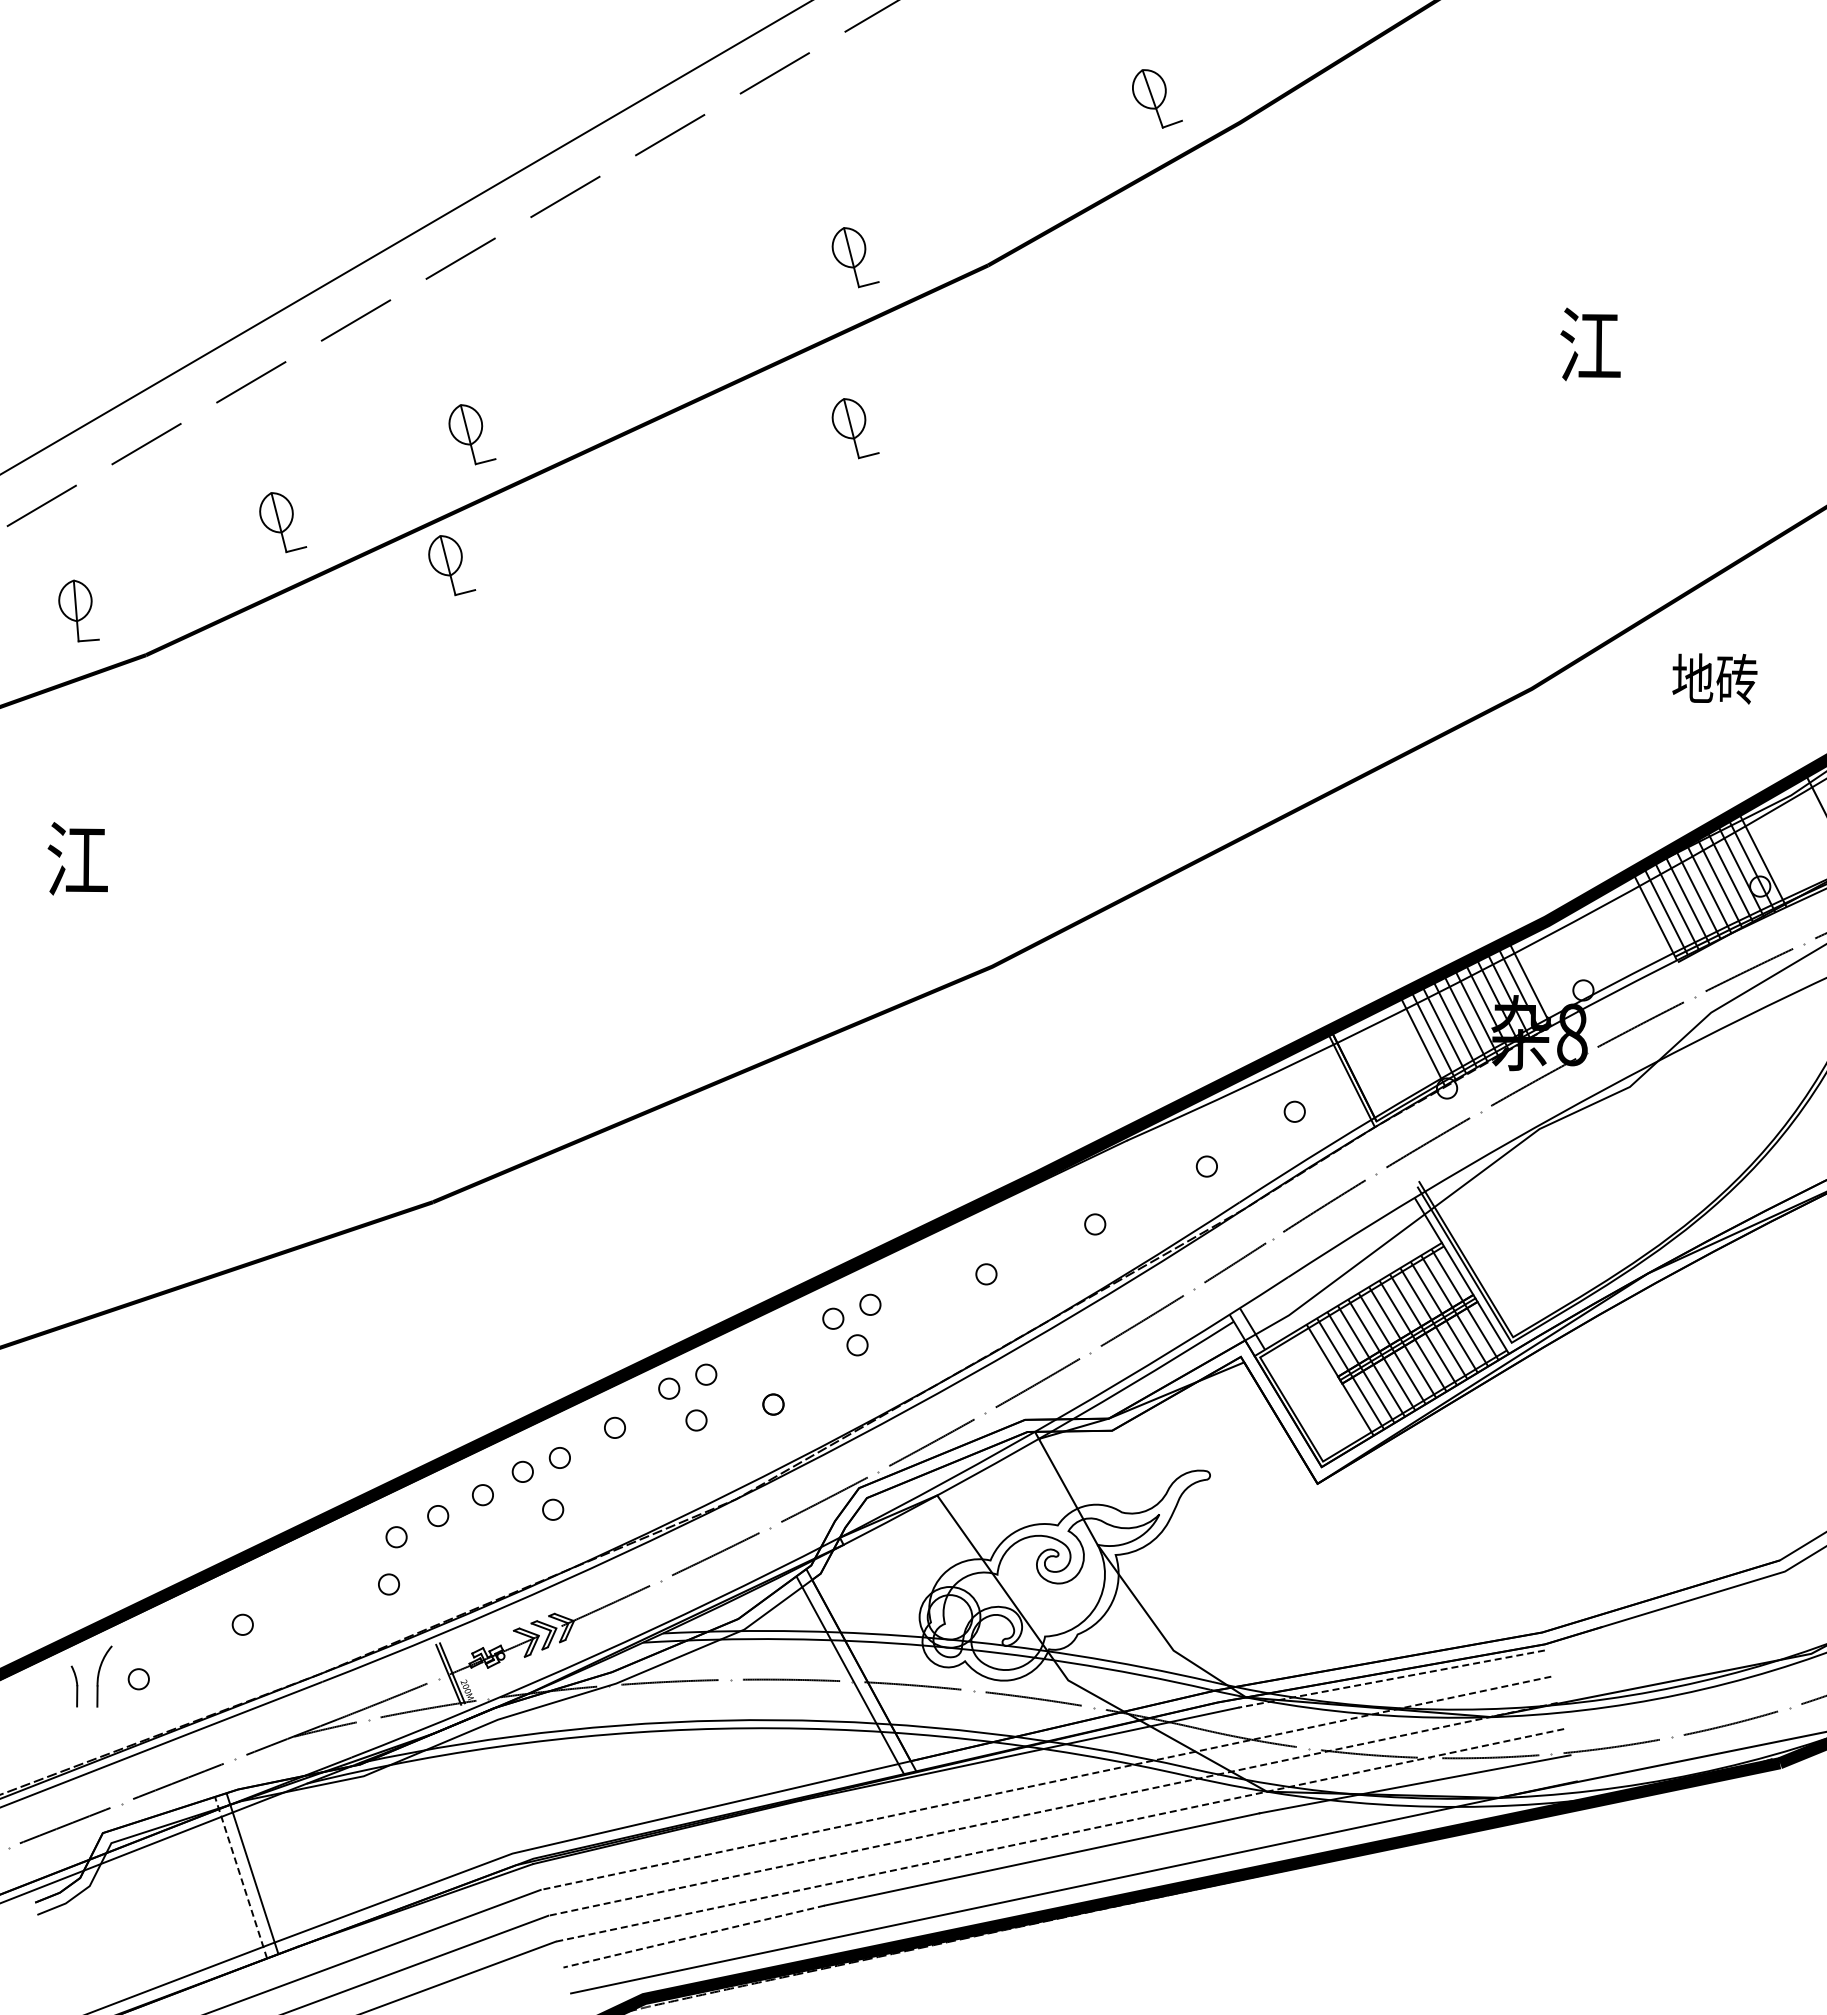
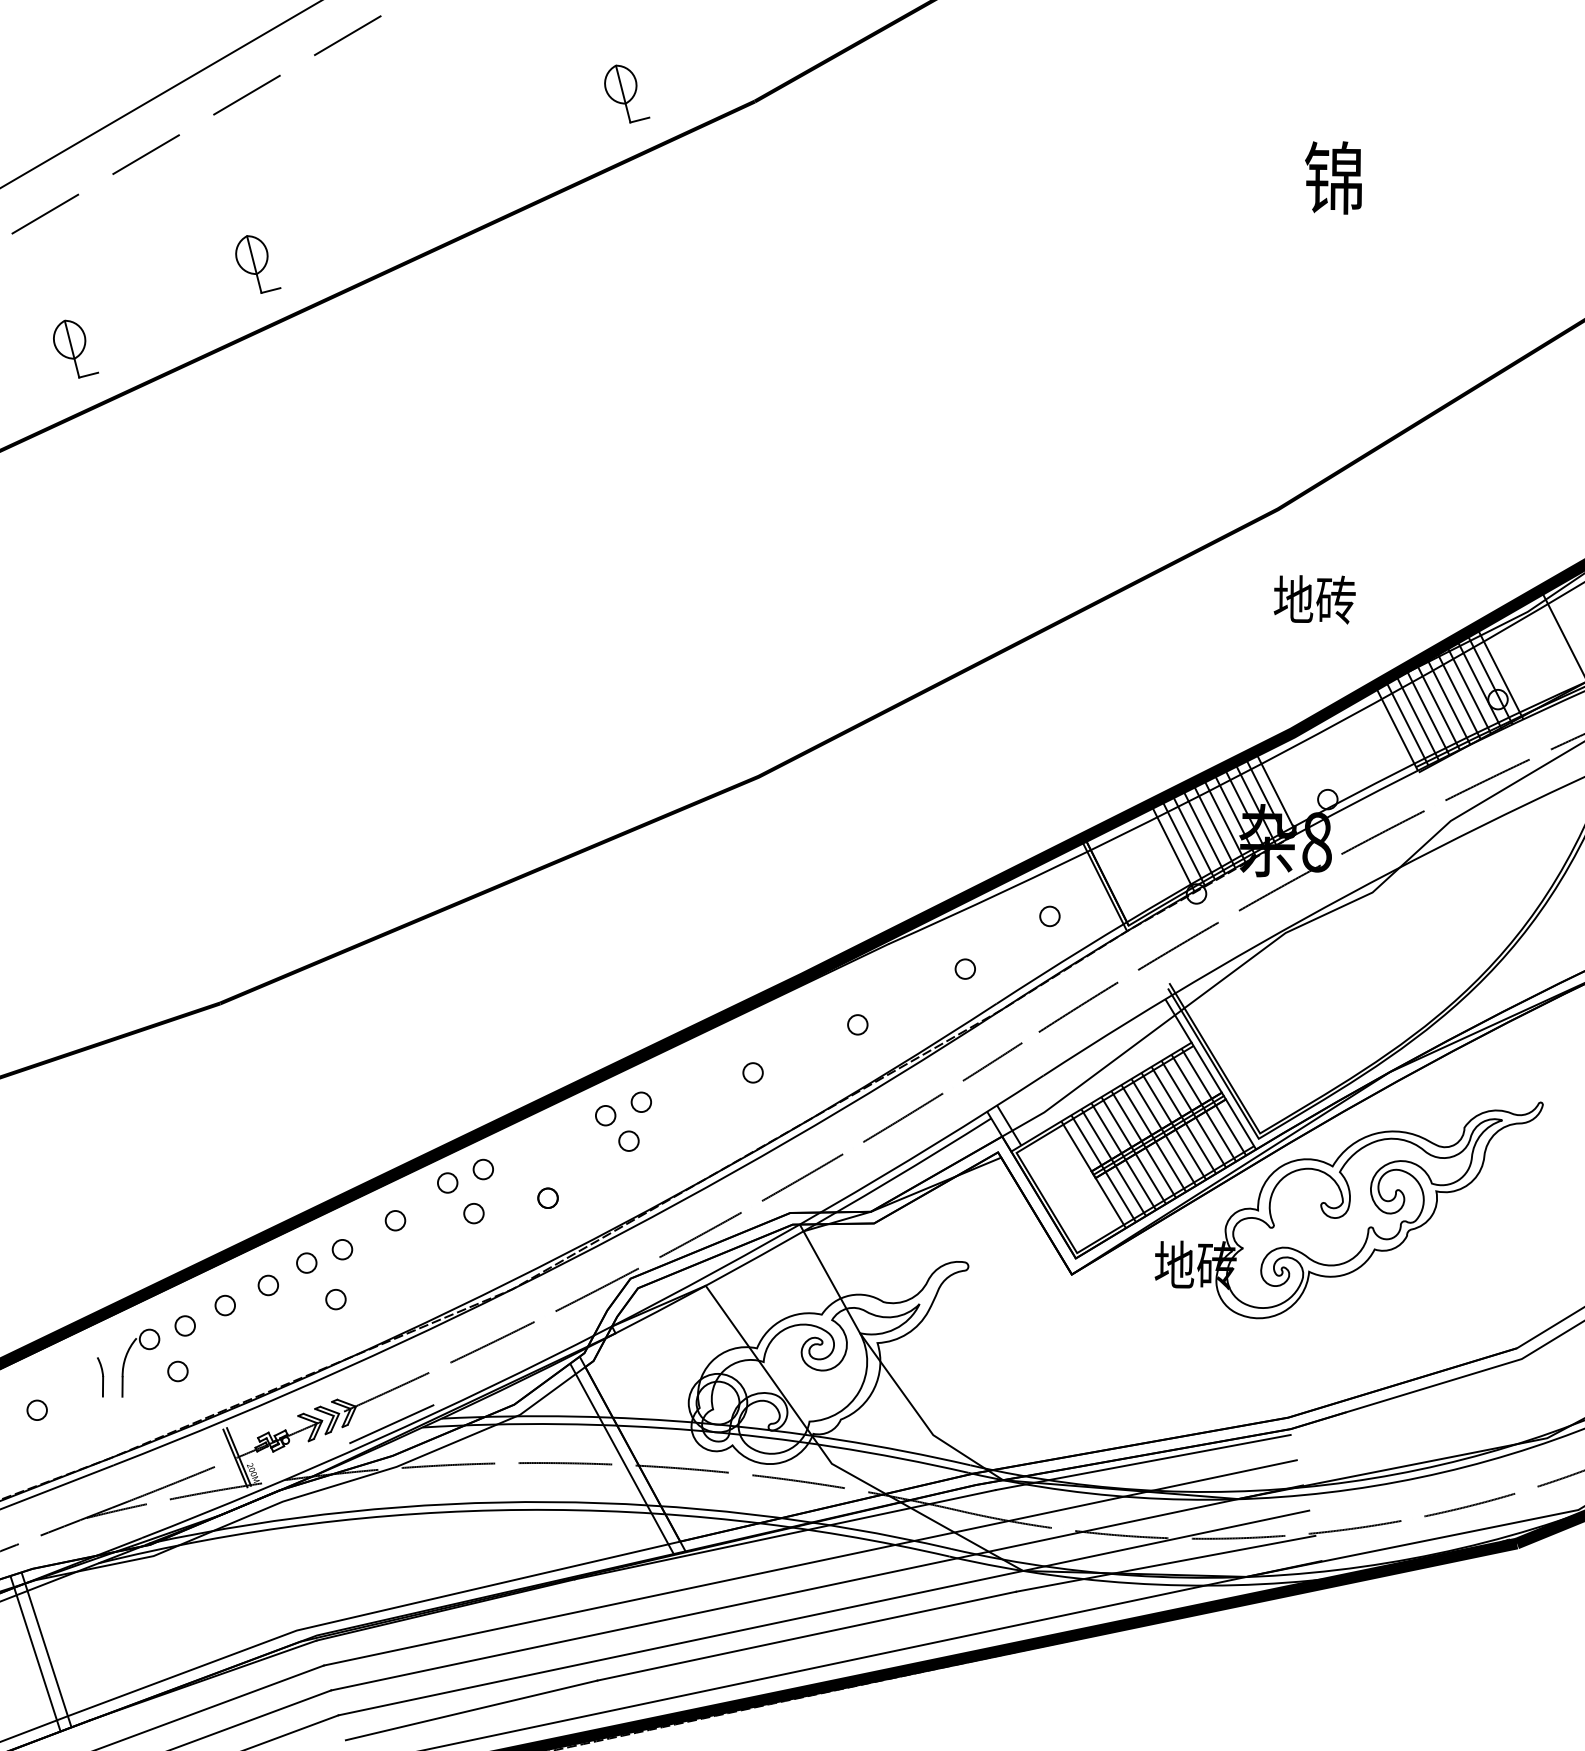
text: (1589, 344) -> (1333, 177), 江 -> 锦
part: (855, 428) -> (627, 258), removed
part: (452, 565) -> (239, 390), removed
text: (1714, 678) -> (1314, 599), moved
part: (1605, 1417) -> (1349, 1210), added
part: (337, 1575) -> (128, 1362), added
line: (610, 1638) -> (391, 1423), added
line: (1391, 1679) -> (1143, 1462), dashed -> solid
line: (1045, 1783) -> (809, 1563), dashed -> solid
line: (1052, 1809) -> (816, 1588), dashed -> solid
line: (1059, 1835) -> (823, 1613), dashed -> solid
line: (241, 1877) -> (35, 1653), dashed -> solid
line: (693, 1936) -> (471, 1710), dashed -> solid

